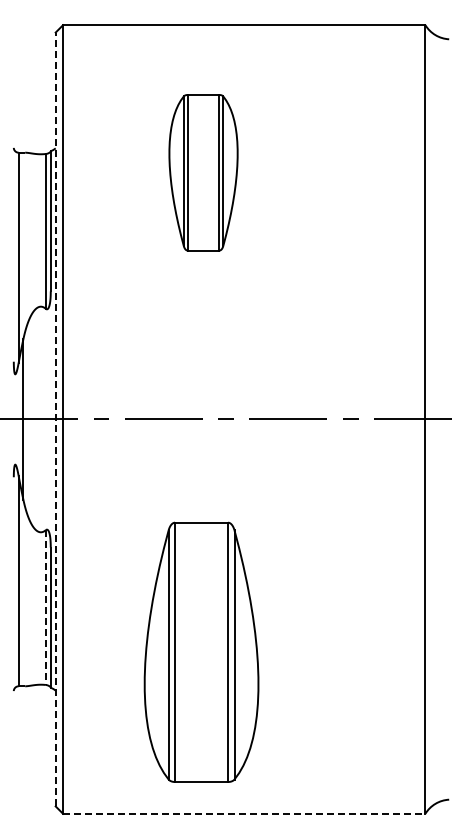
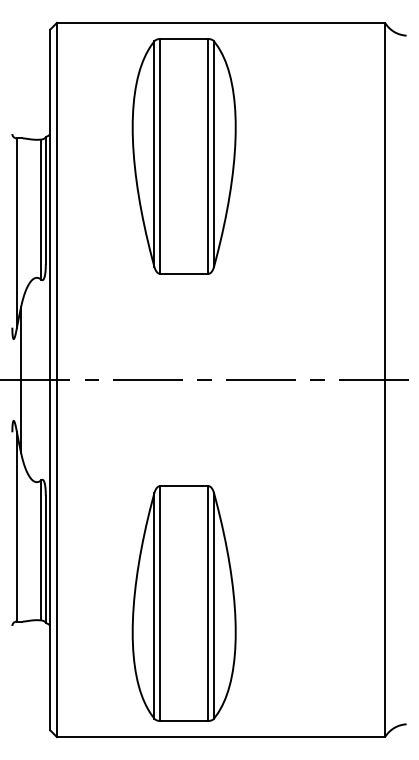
part: (203, 172) -> (184, 156), size x1.67
line: (55, 419) -> (50, 380), dashed -> solid
line: (45, 608) -> (41, 551), dashed -> solid
part: (201, 651) -> (184, 602), moved
line: (244, 813) -> (221, 736), dashed -> solid

